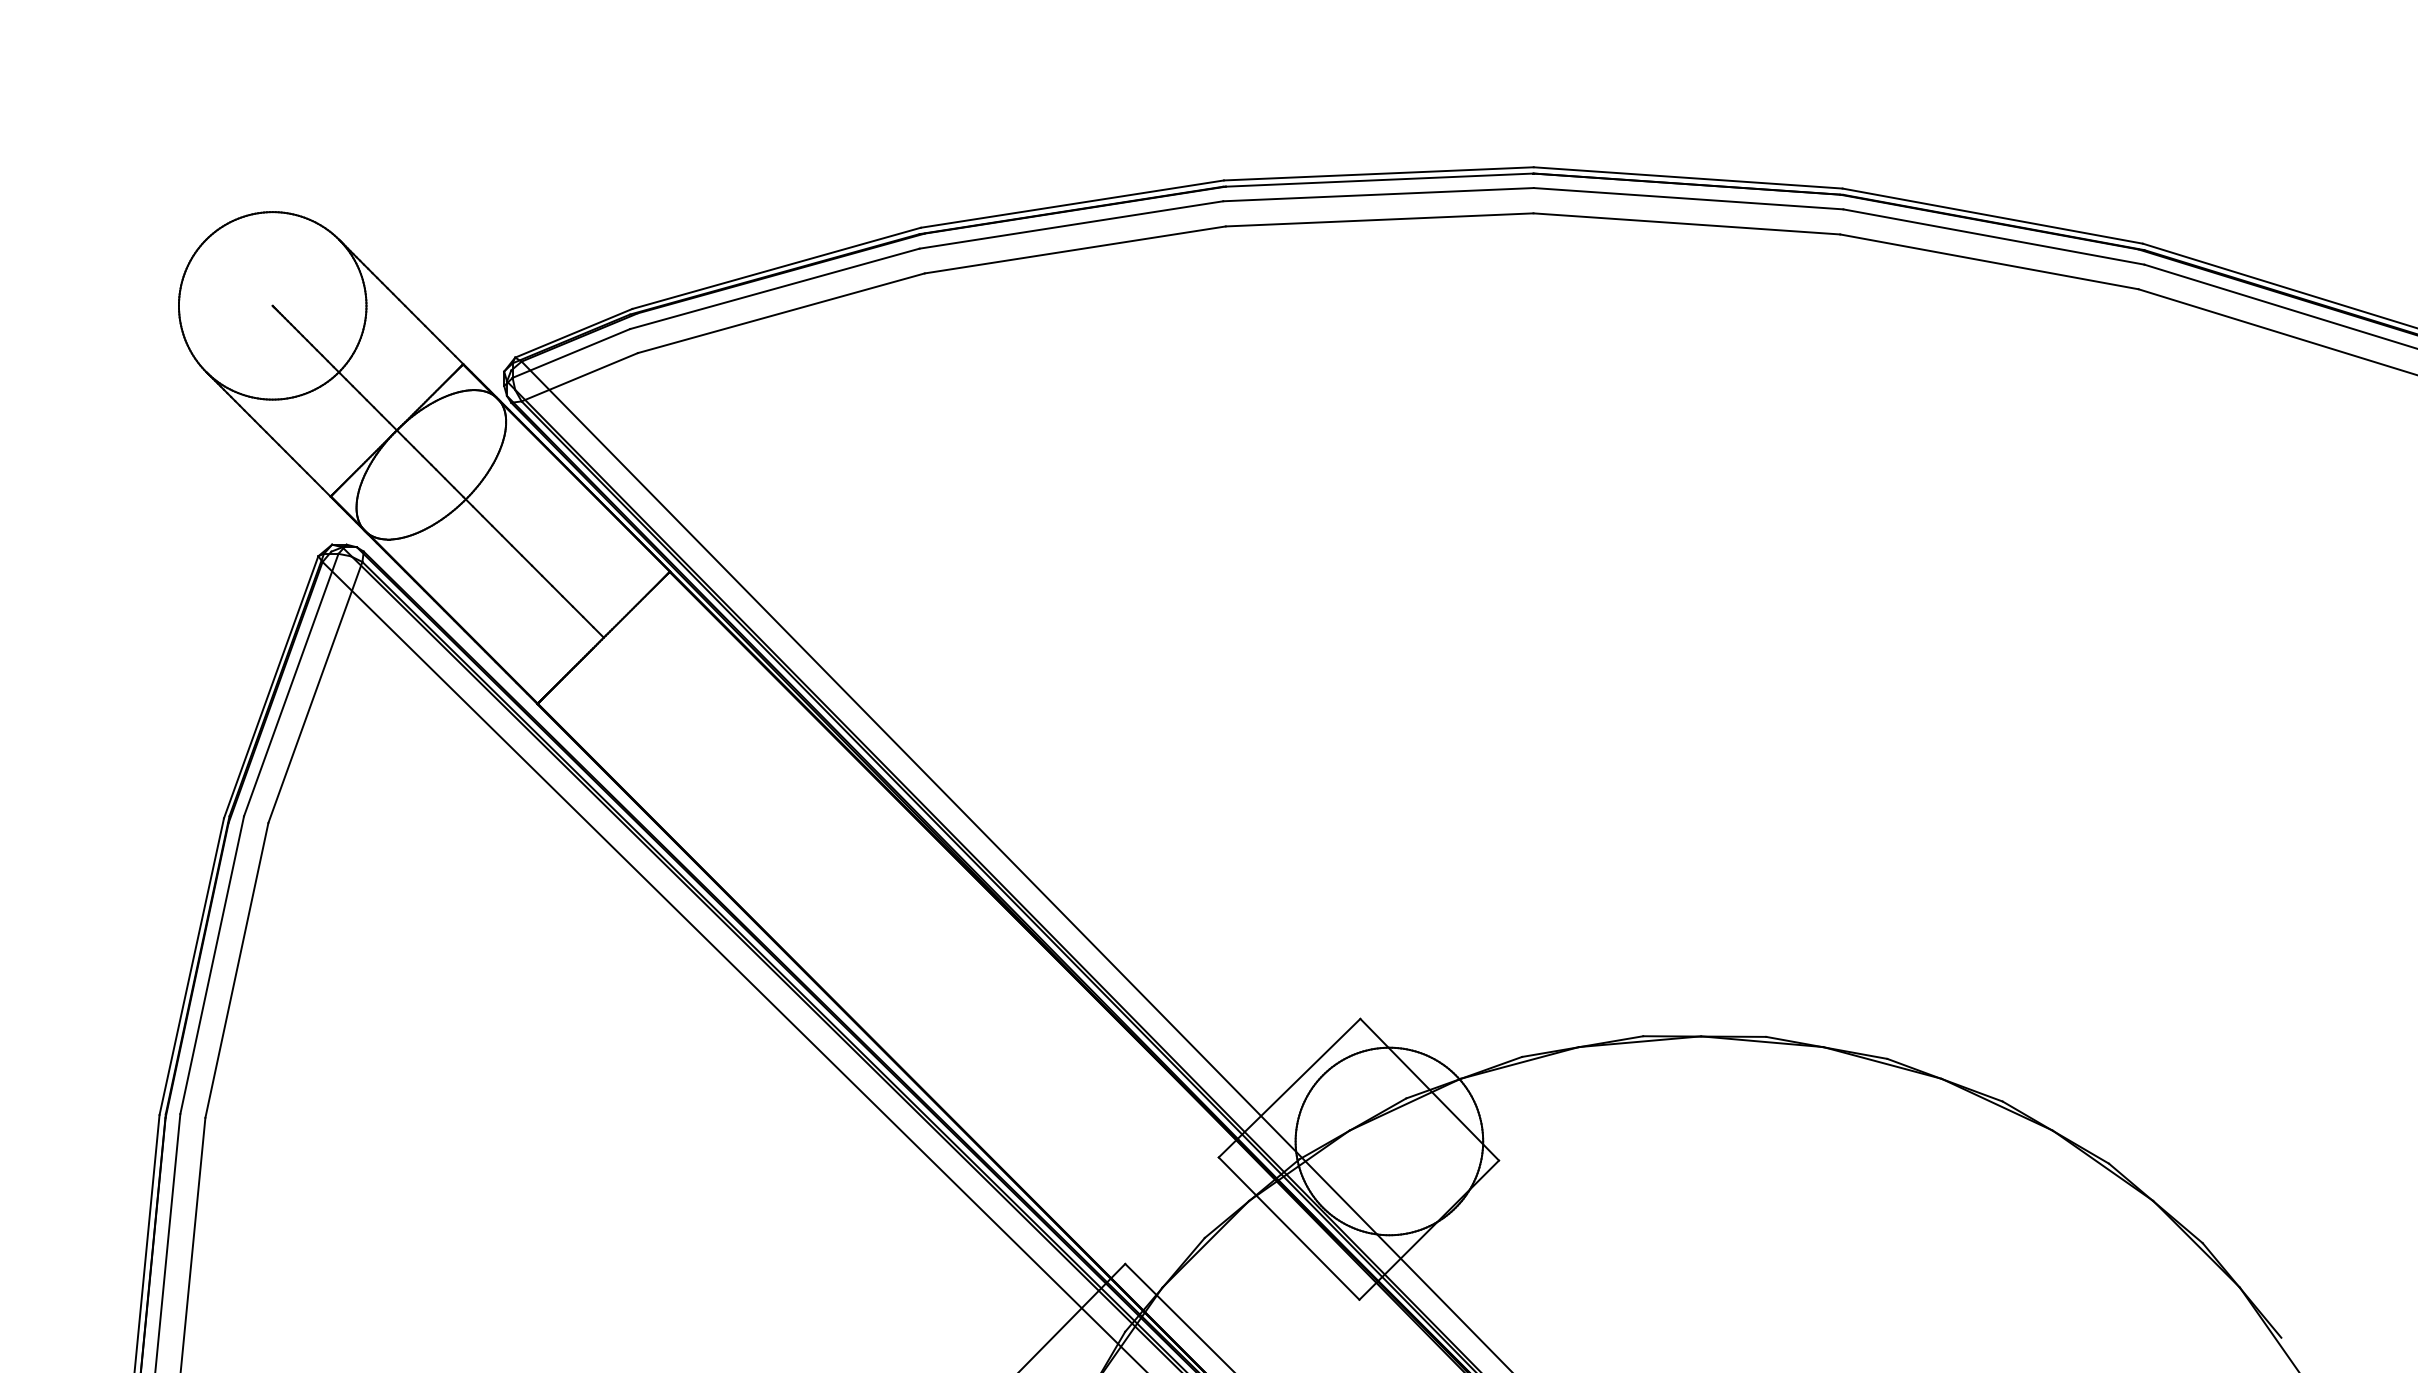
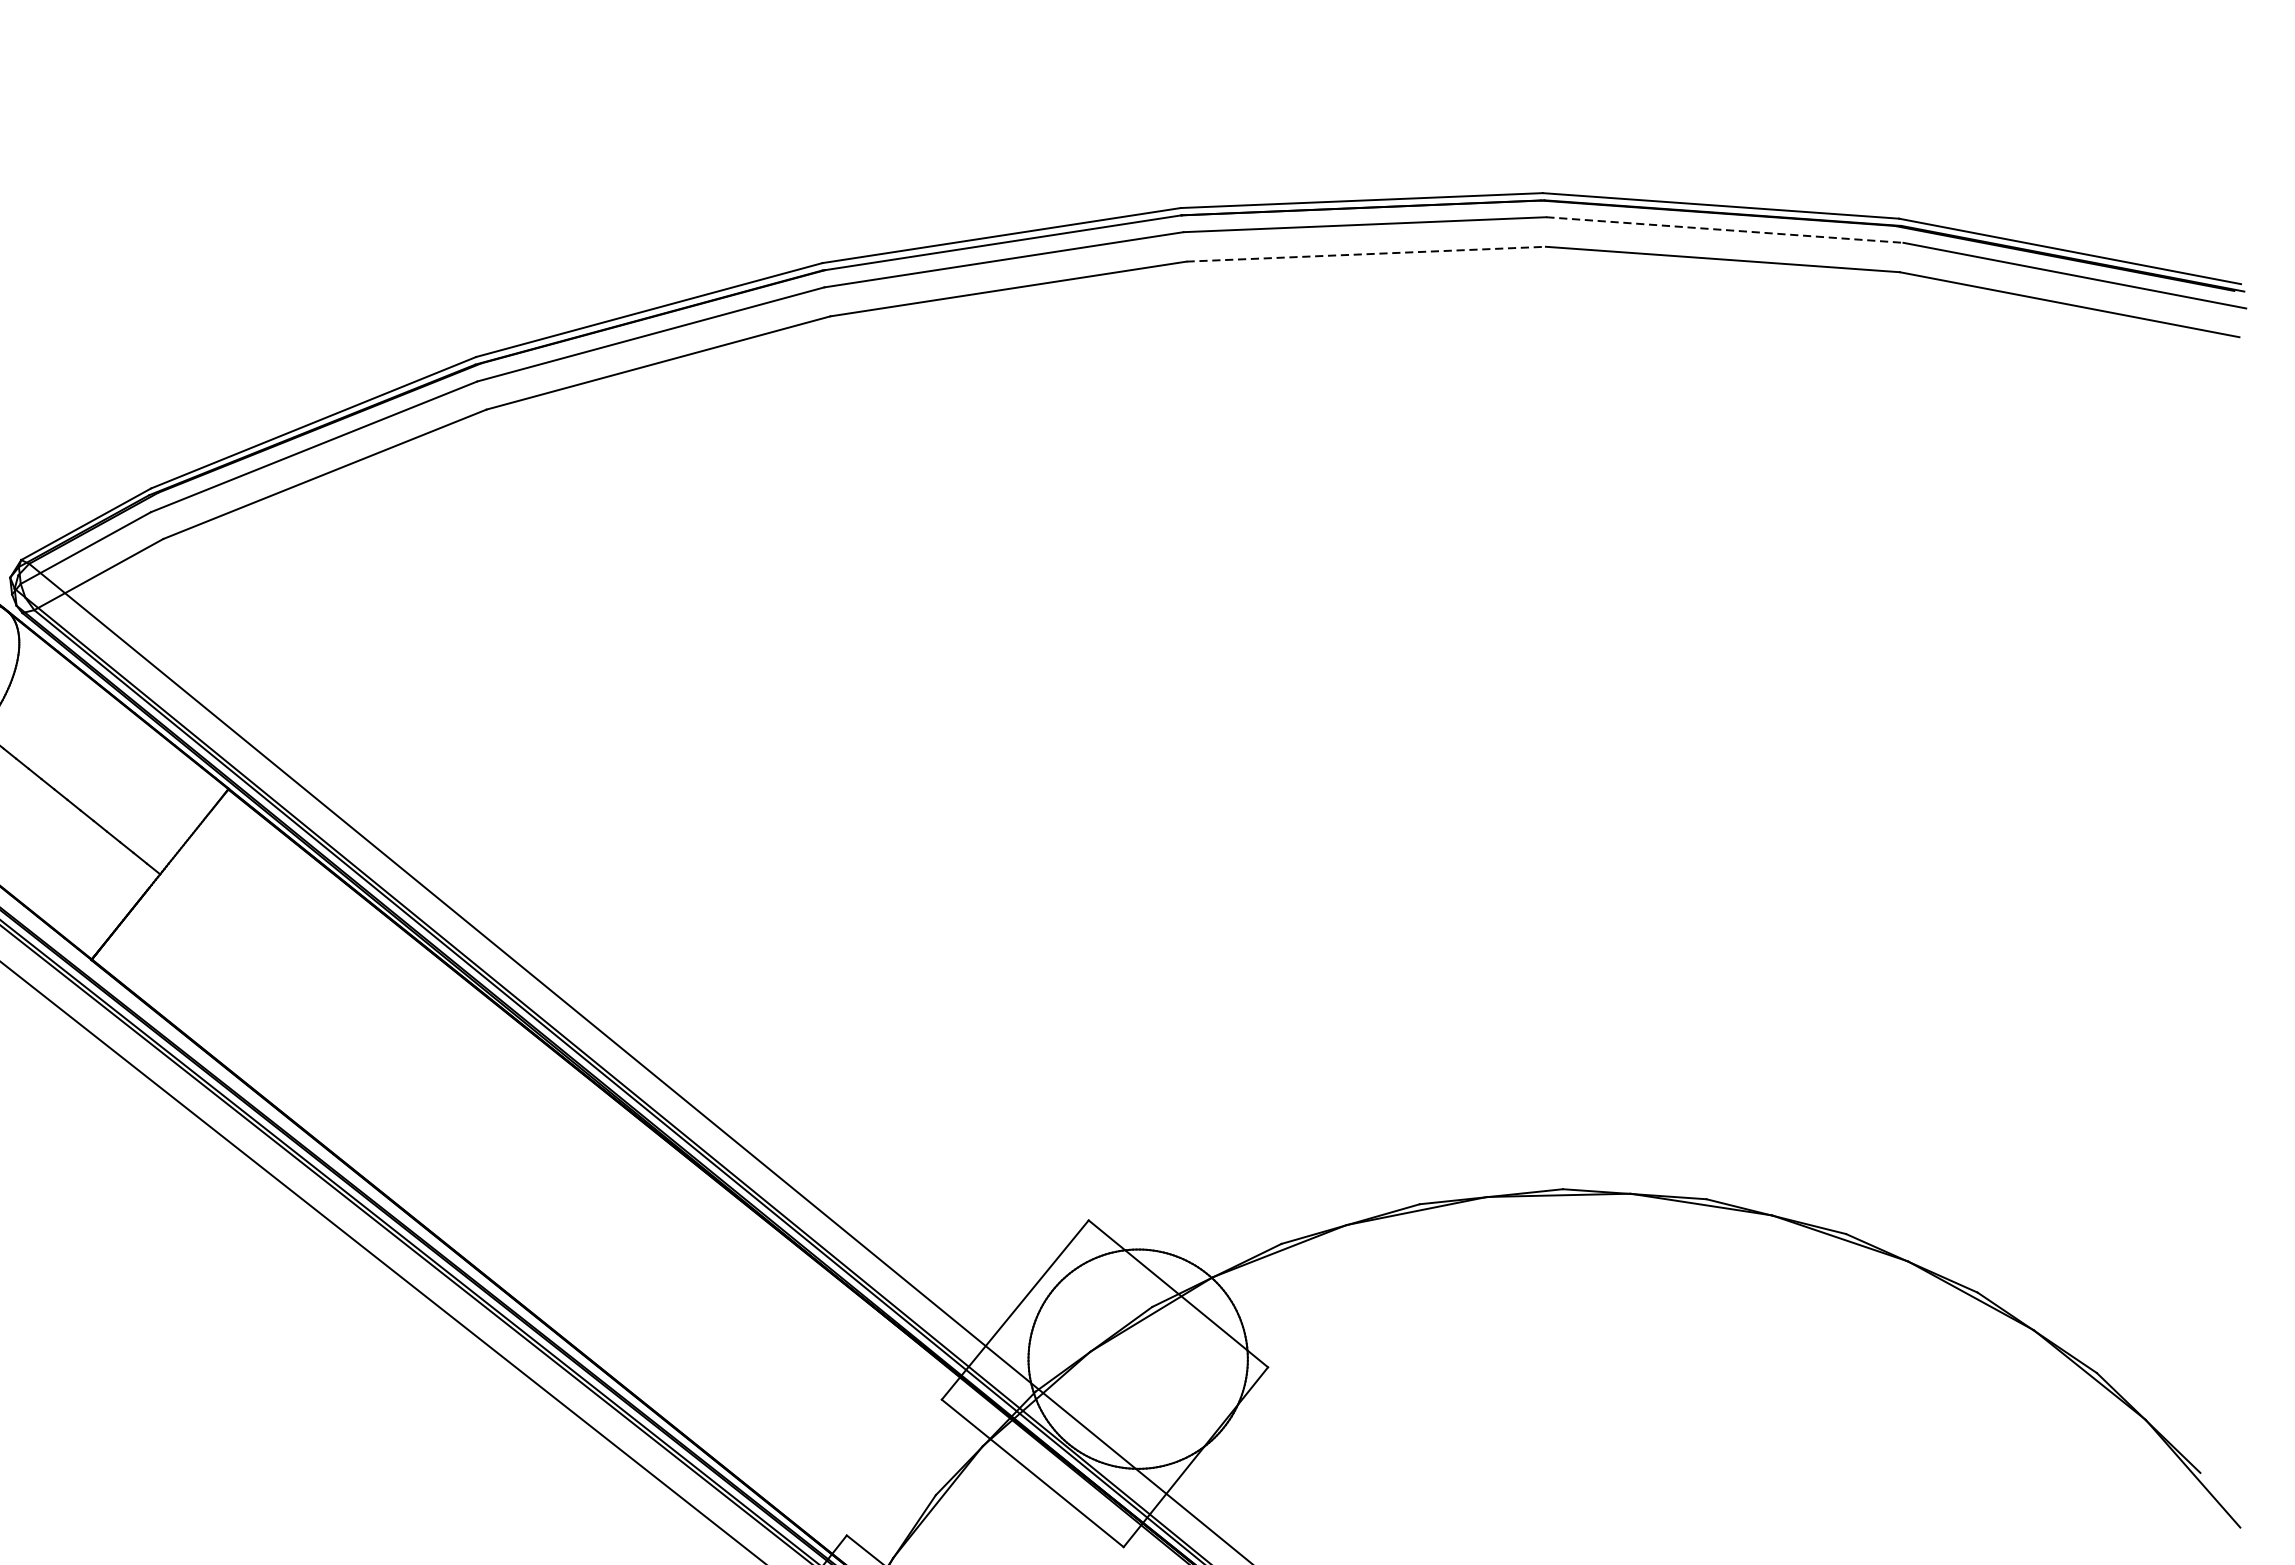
line: (1686, 223) -> (1365, 253), solid -> dashed
line: (1994, 237) -> (1725, 230), solid -> dashed

